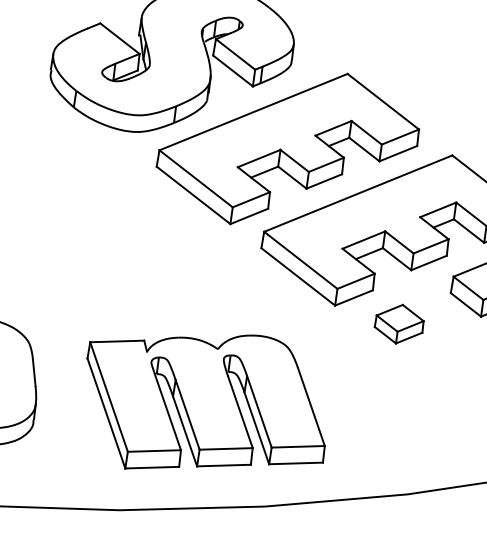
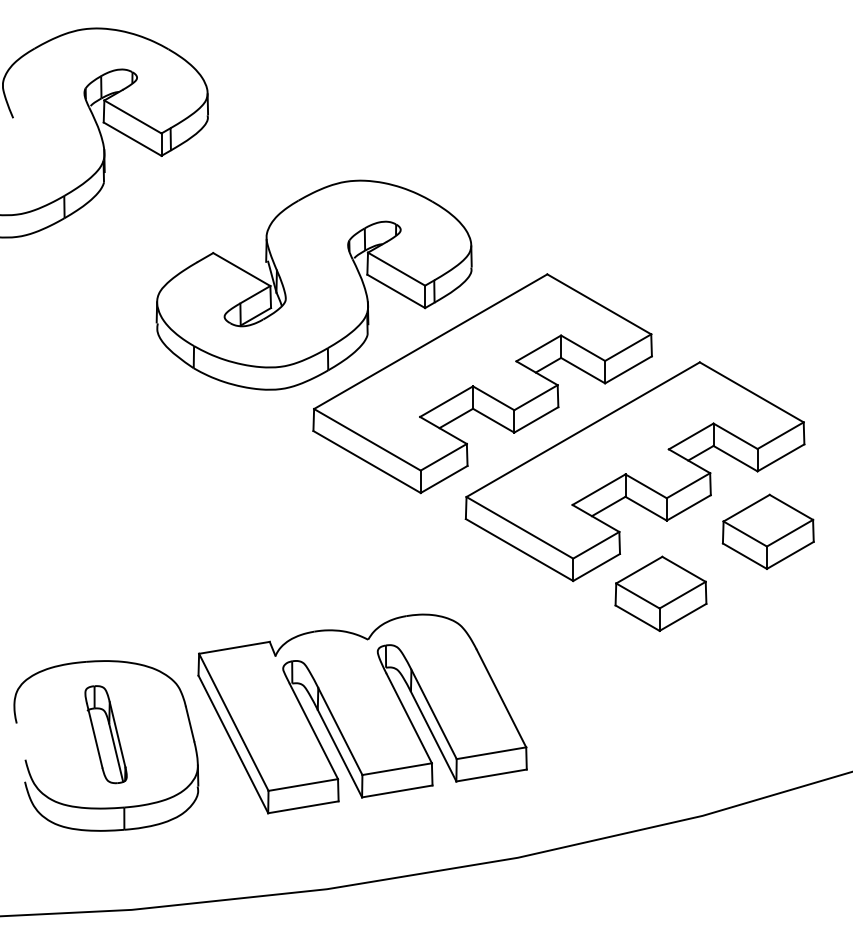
part: (399, 323) -> (660, 593), size x1.43
part: (206, 403) -> (362, 713), moved

